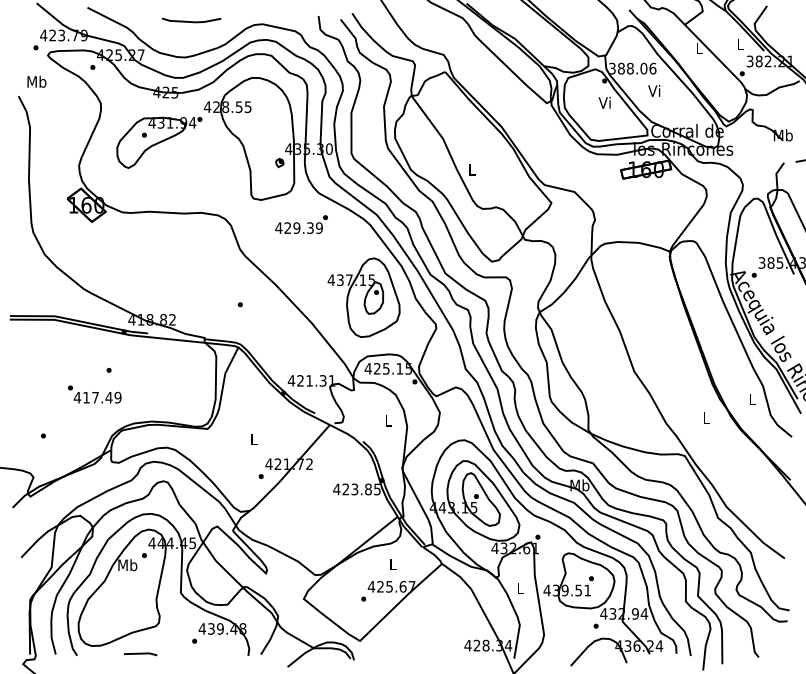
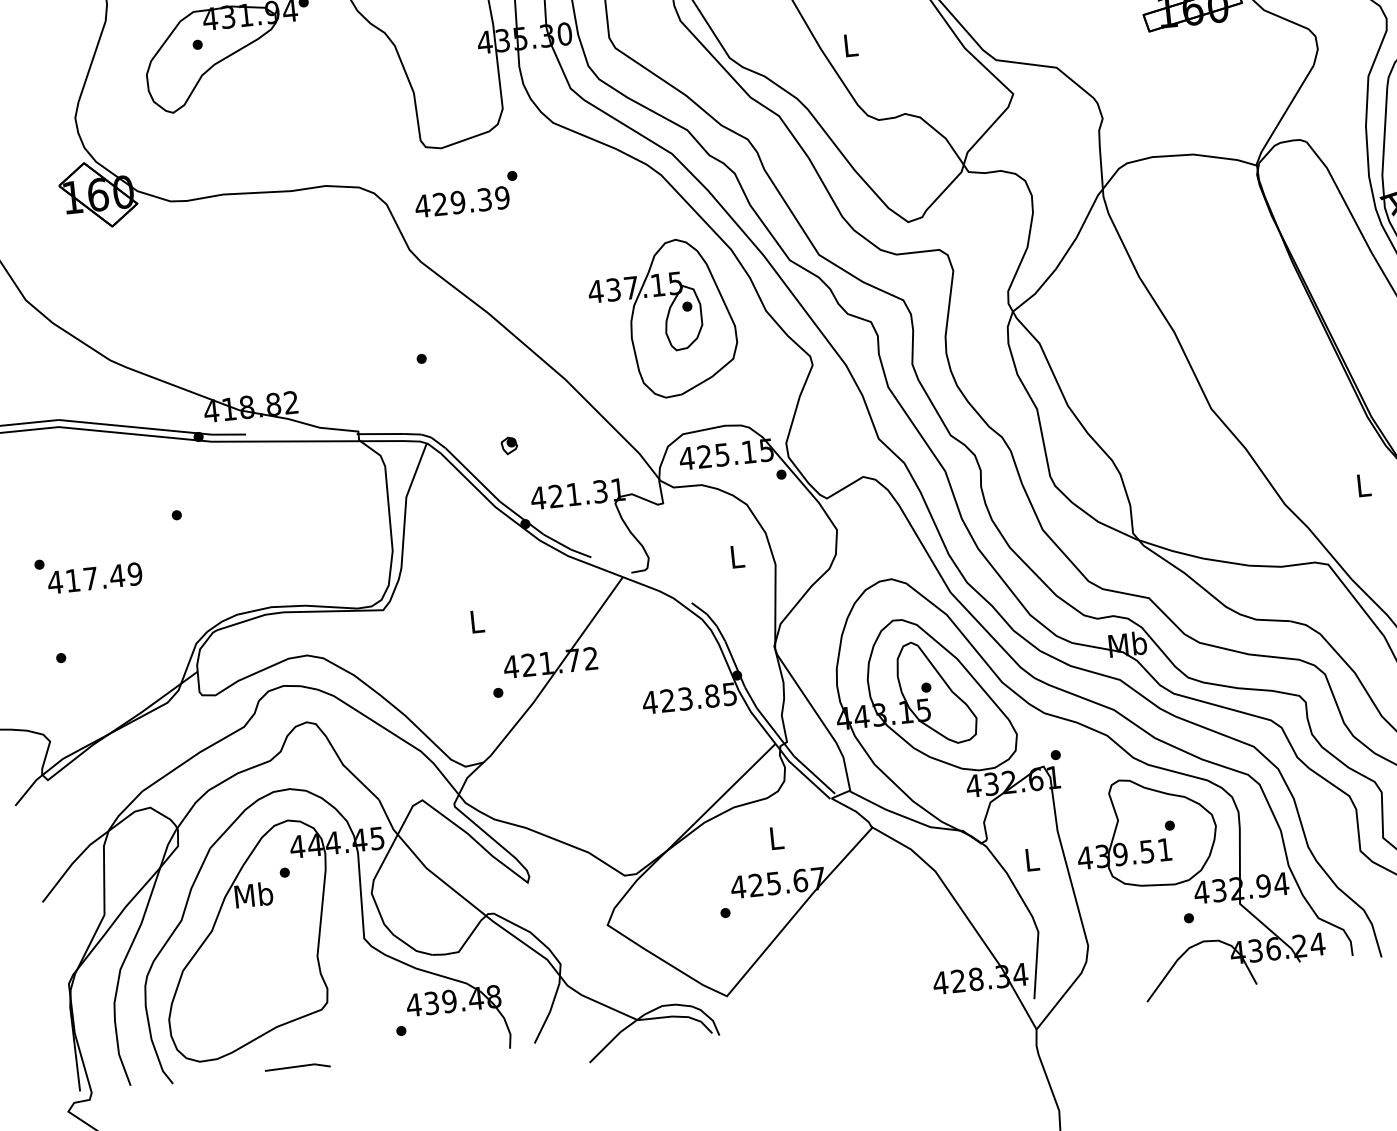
part: (279, 163) -> (508, 446), moved
text: (301, 224) -> (466, 194), moved
text: (94, 394) -> (88, 572), moved

